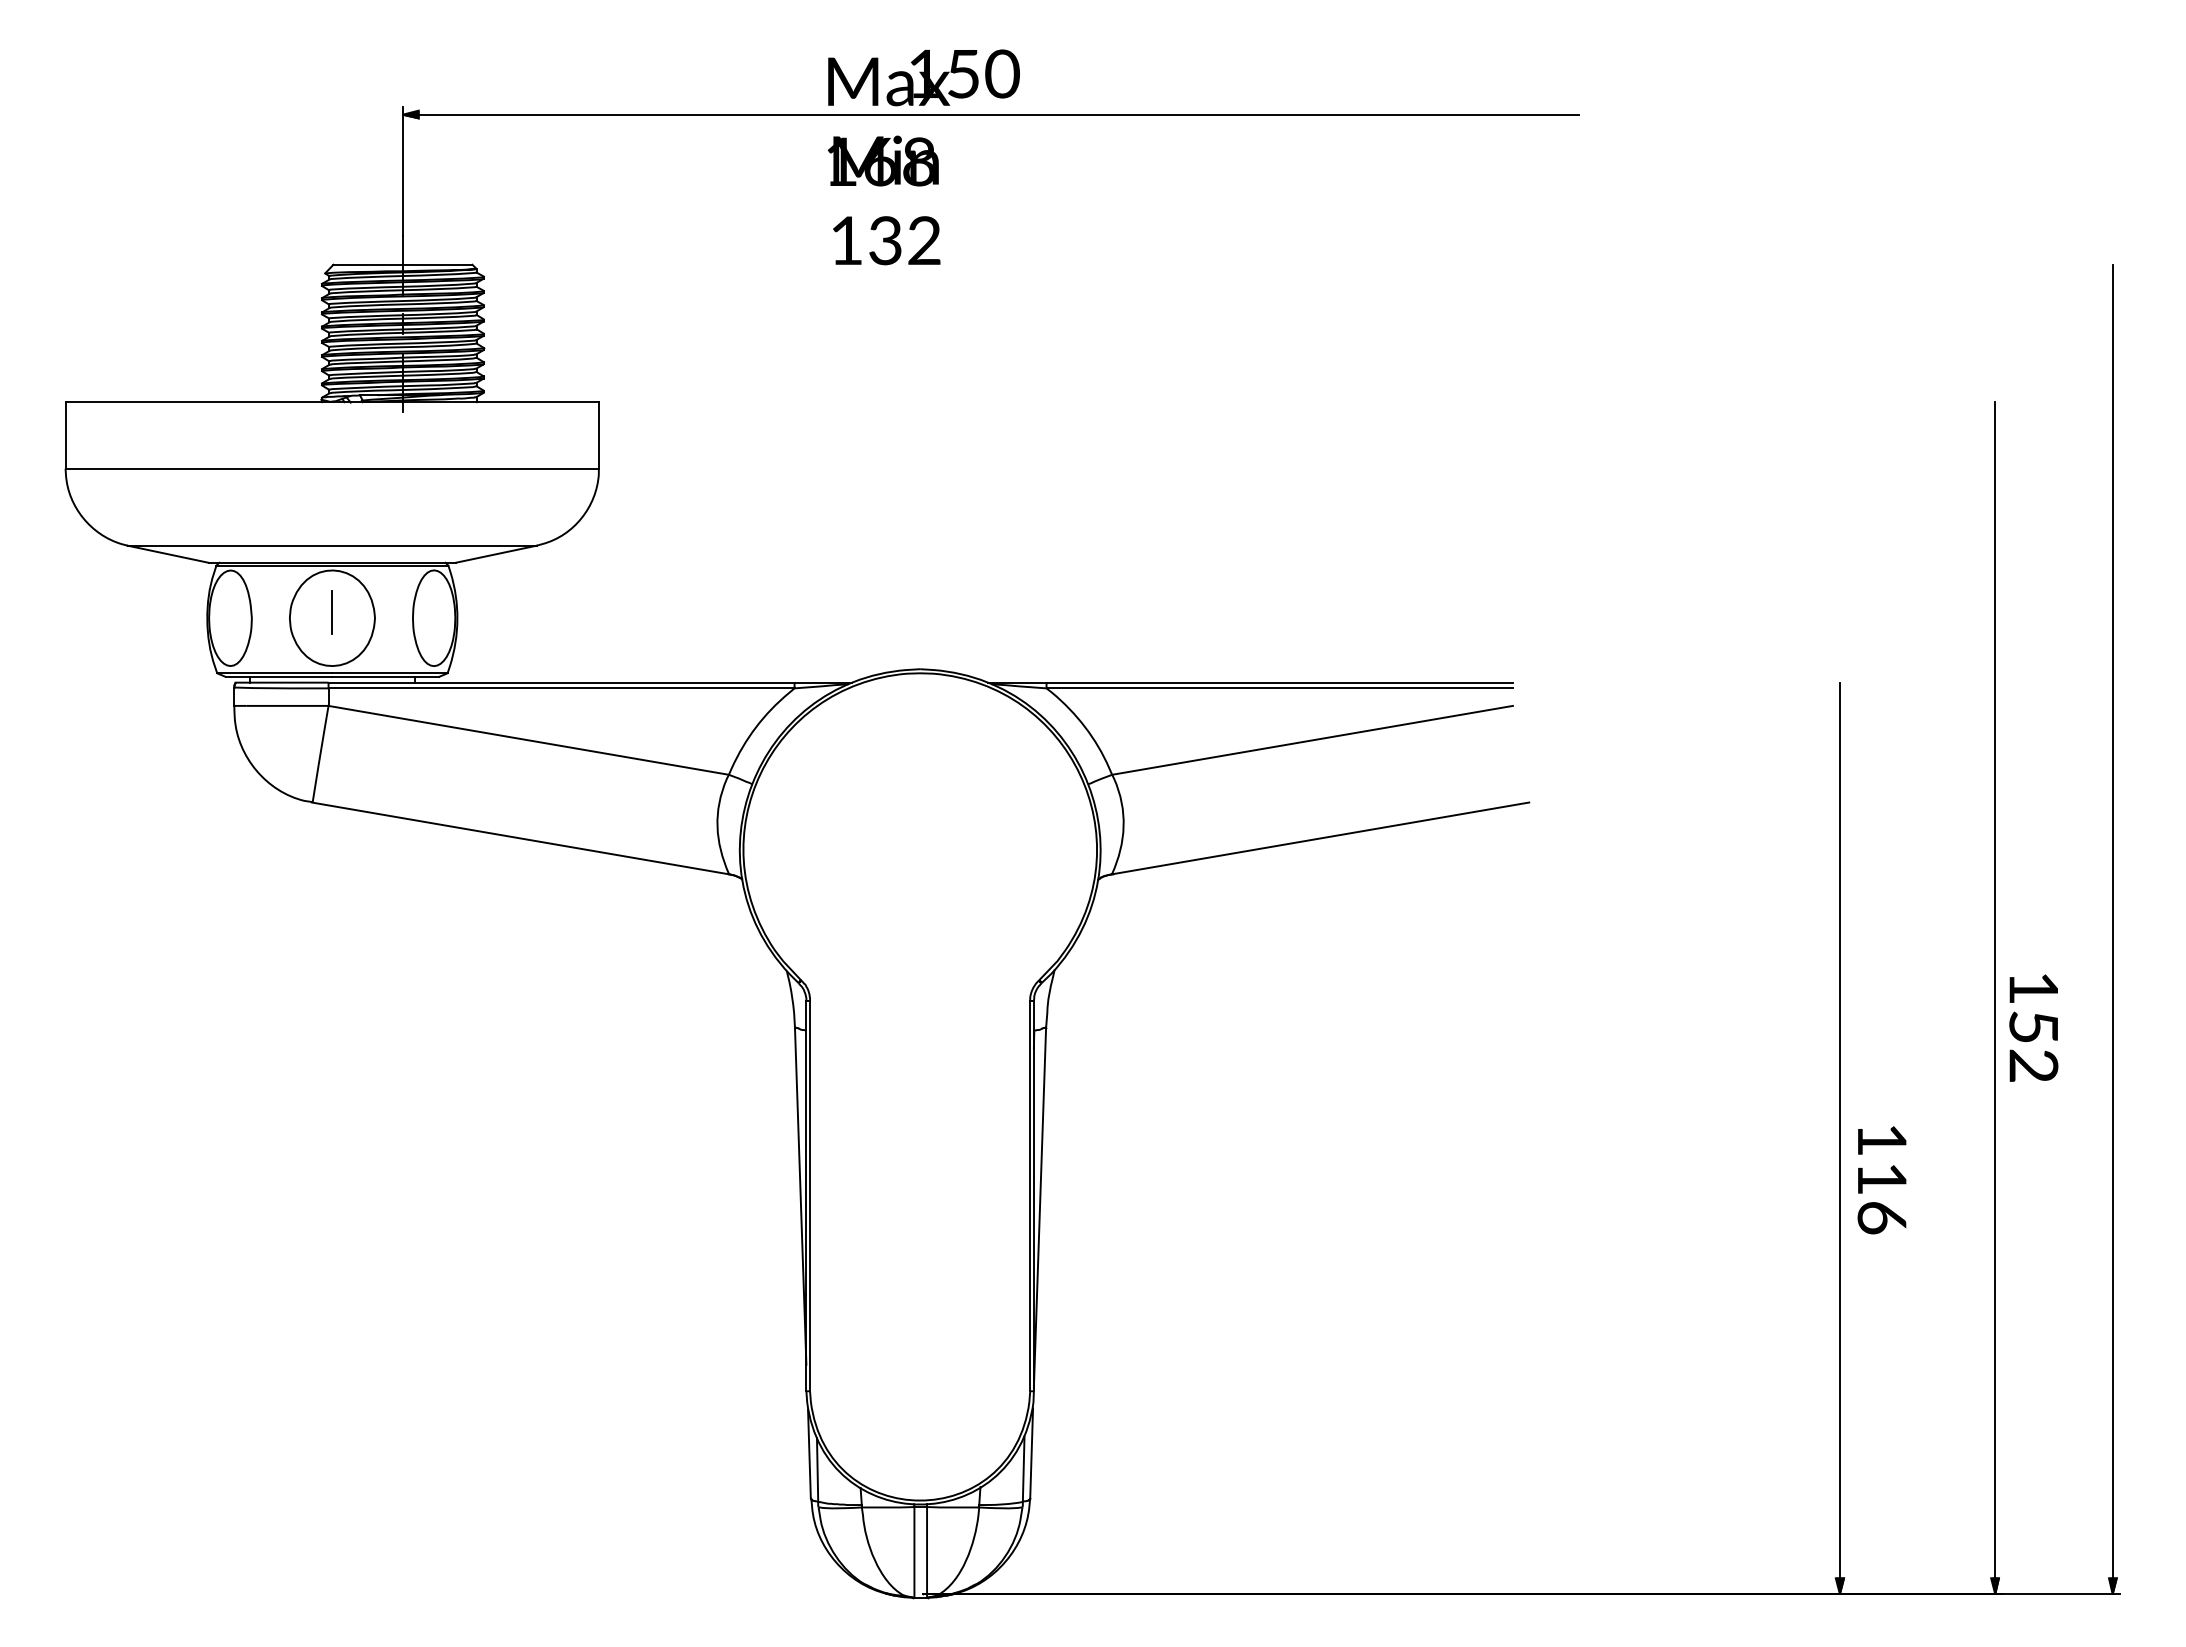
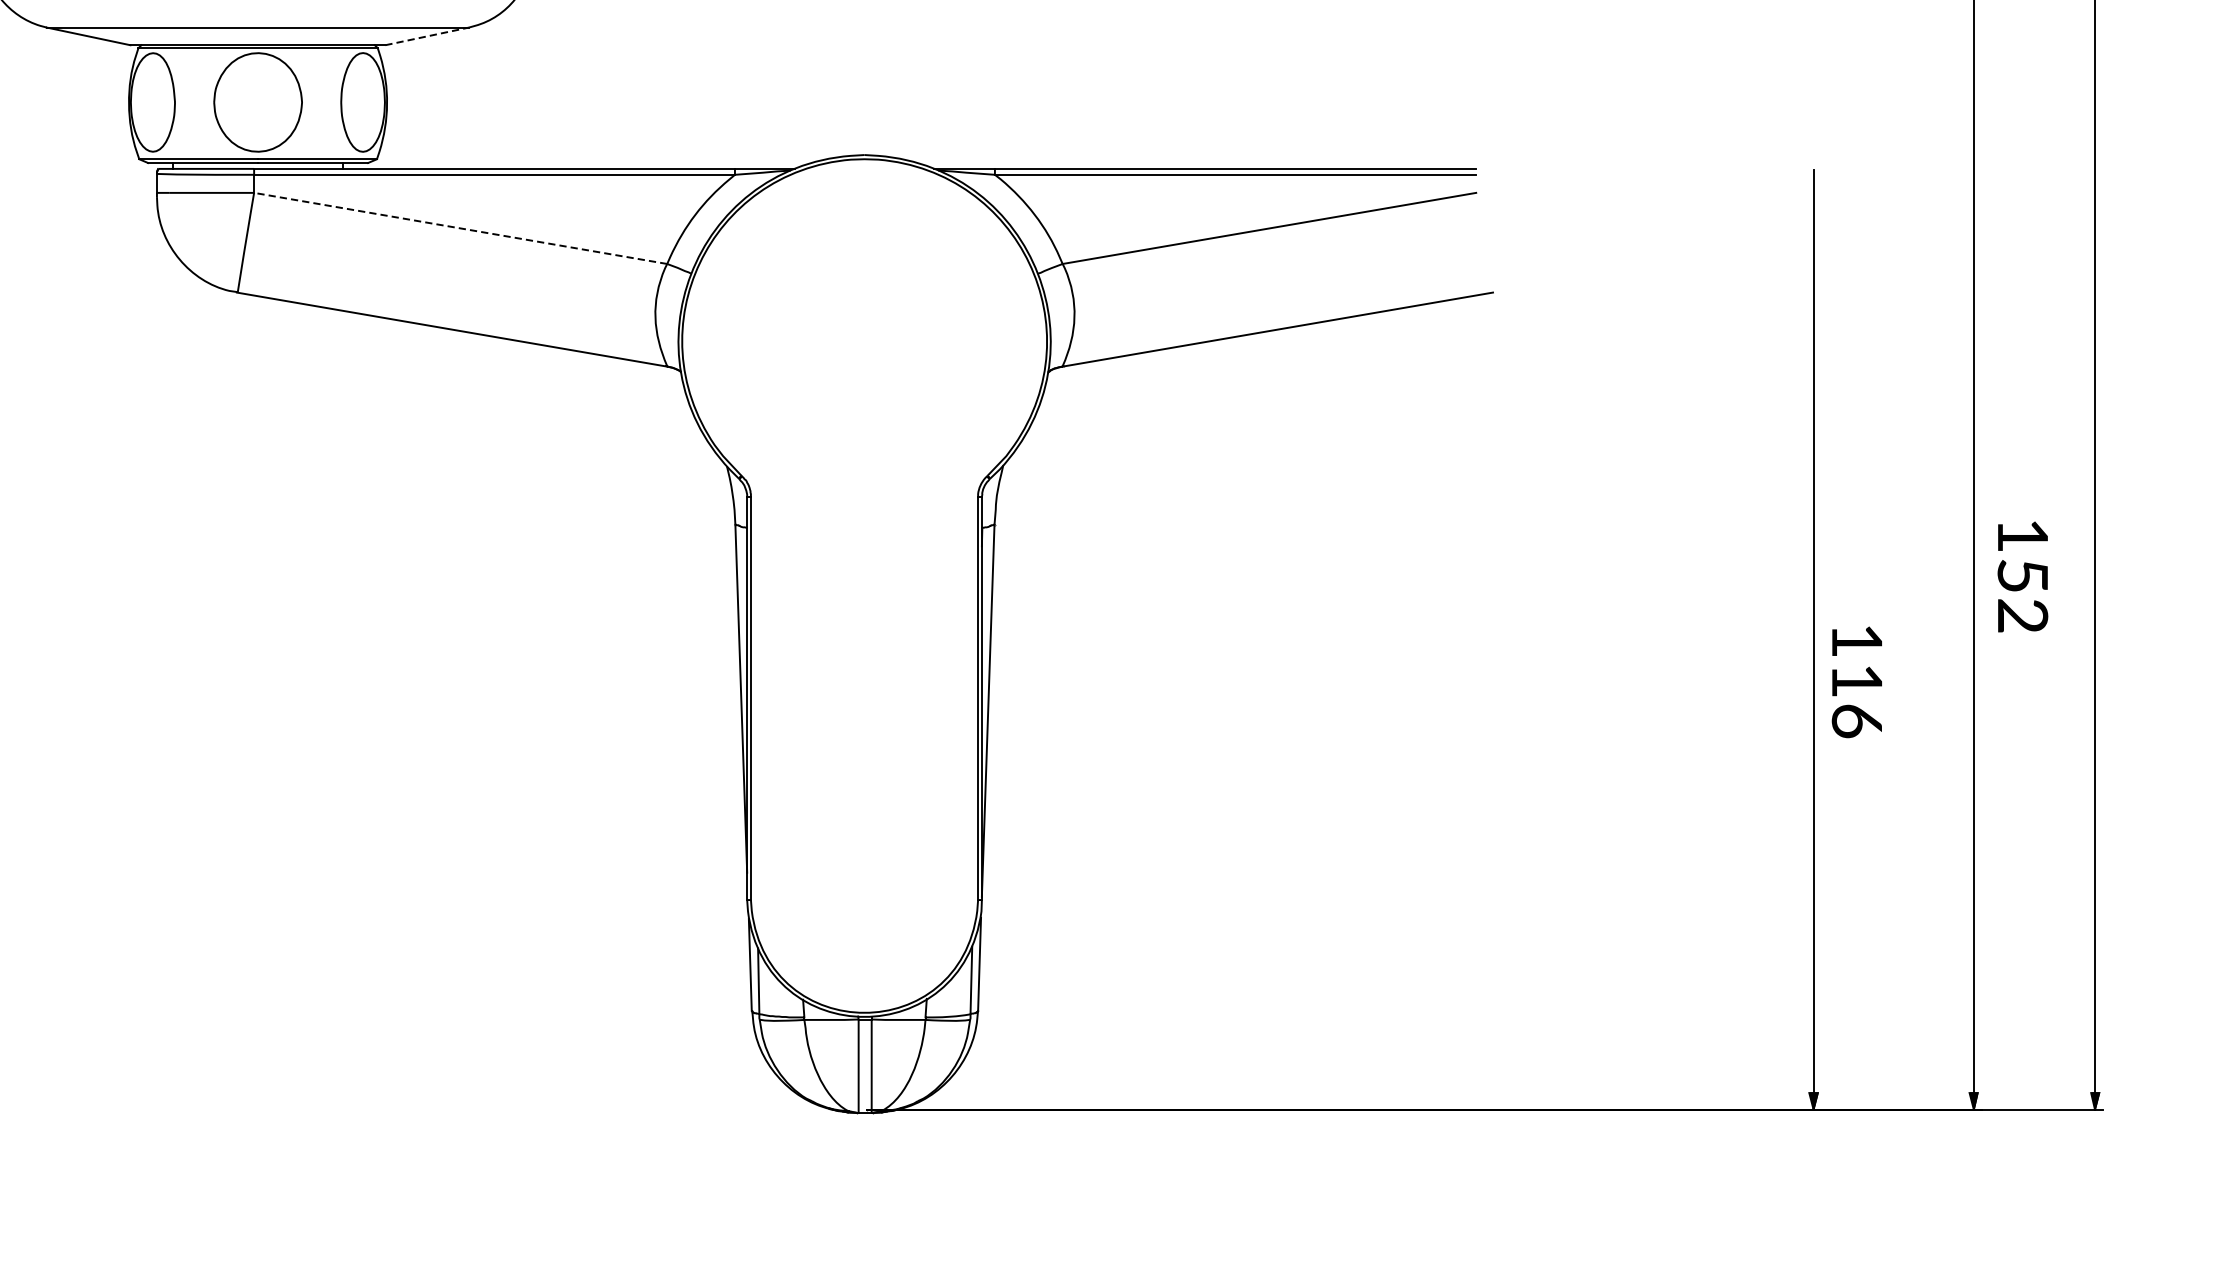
line: (496, 554) -> (427, 36), solid -> dashed
line: (332, 611) -> (258, 95), removed
line: (528, 740) -> (460, 228), solid -> dashed
text: (2033, 1027) -> (2022, 576), moved

